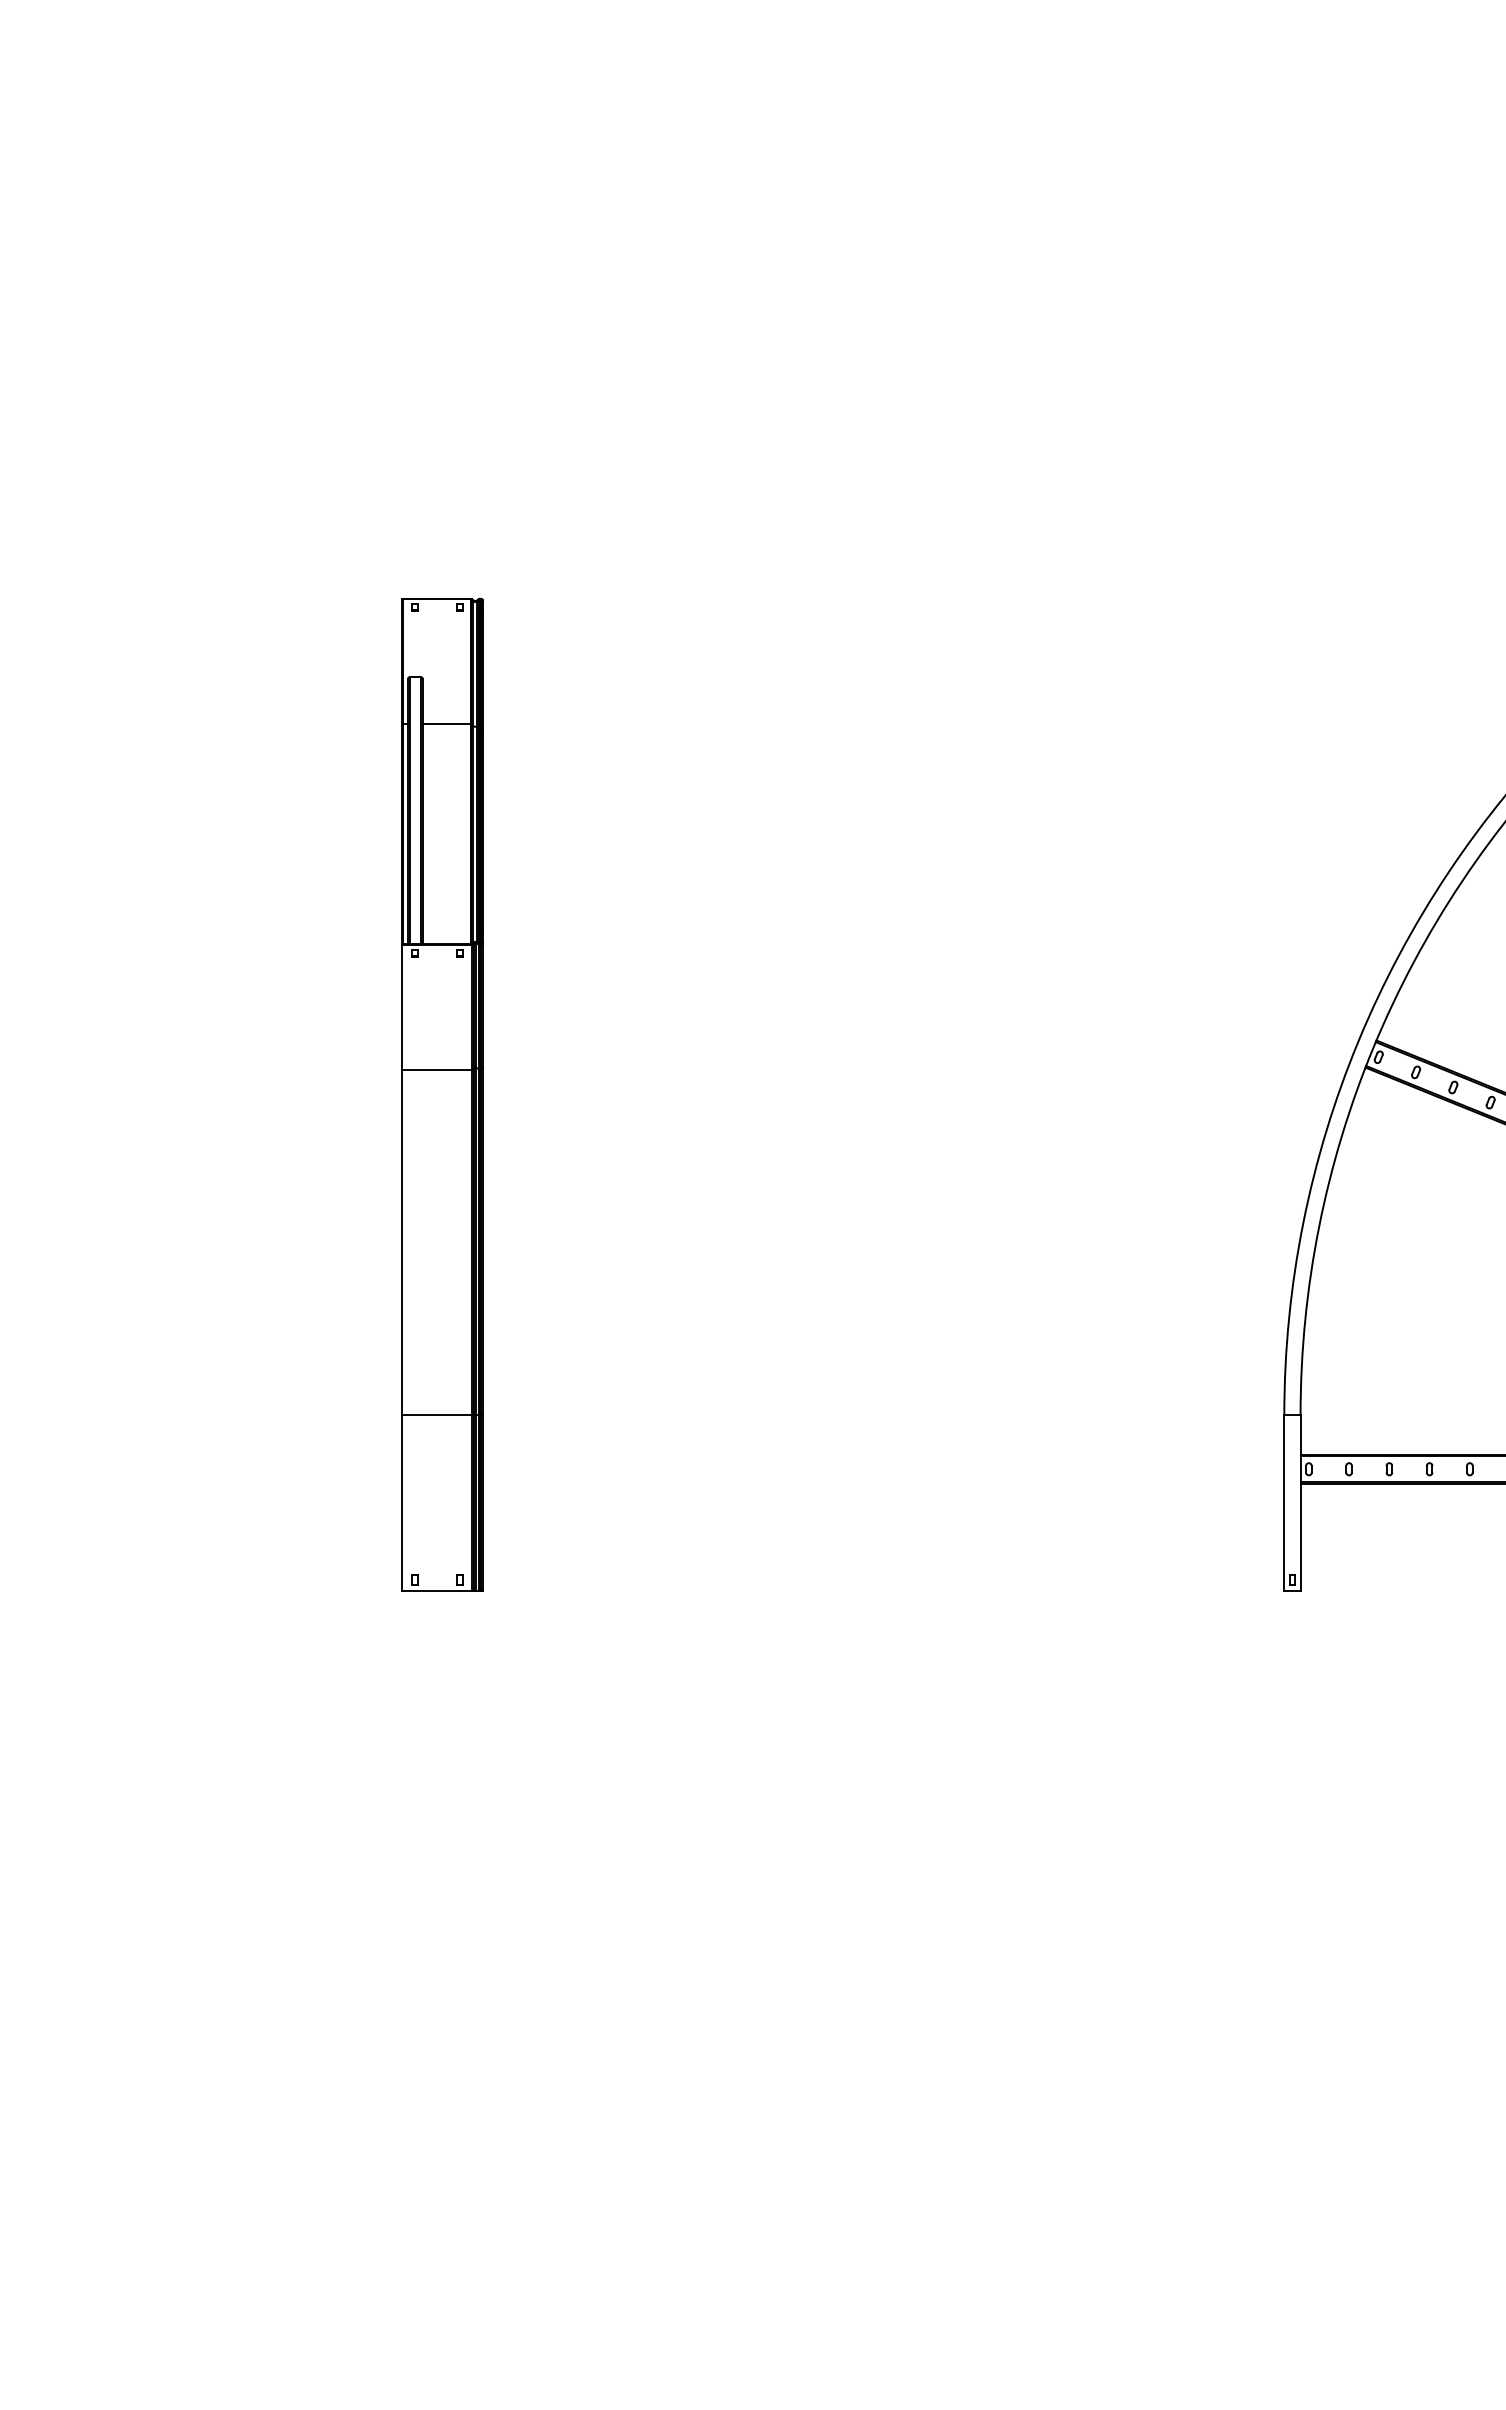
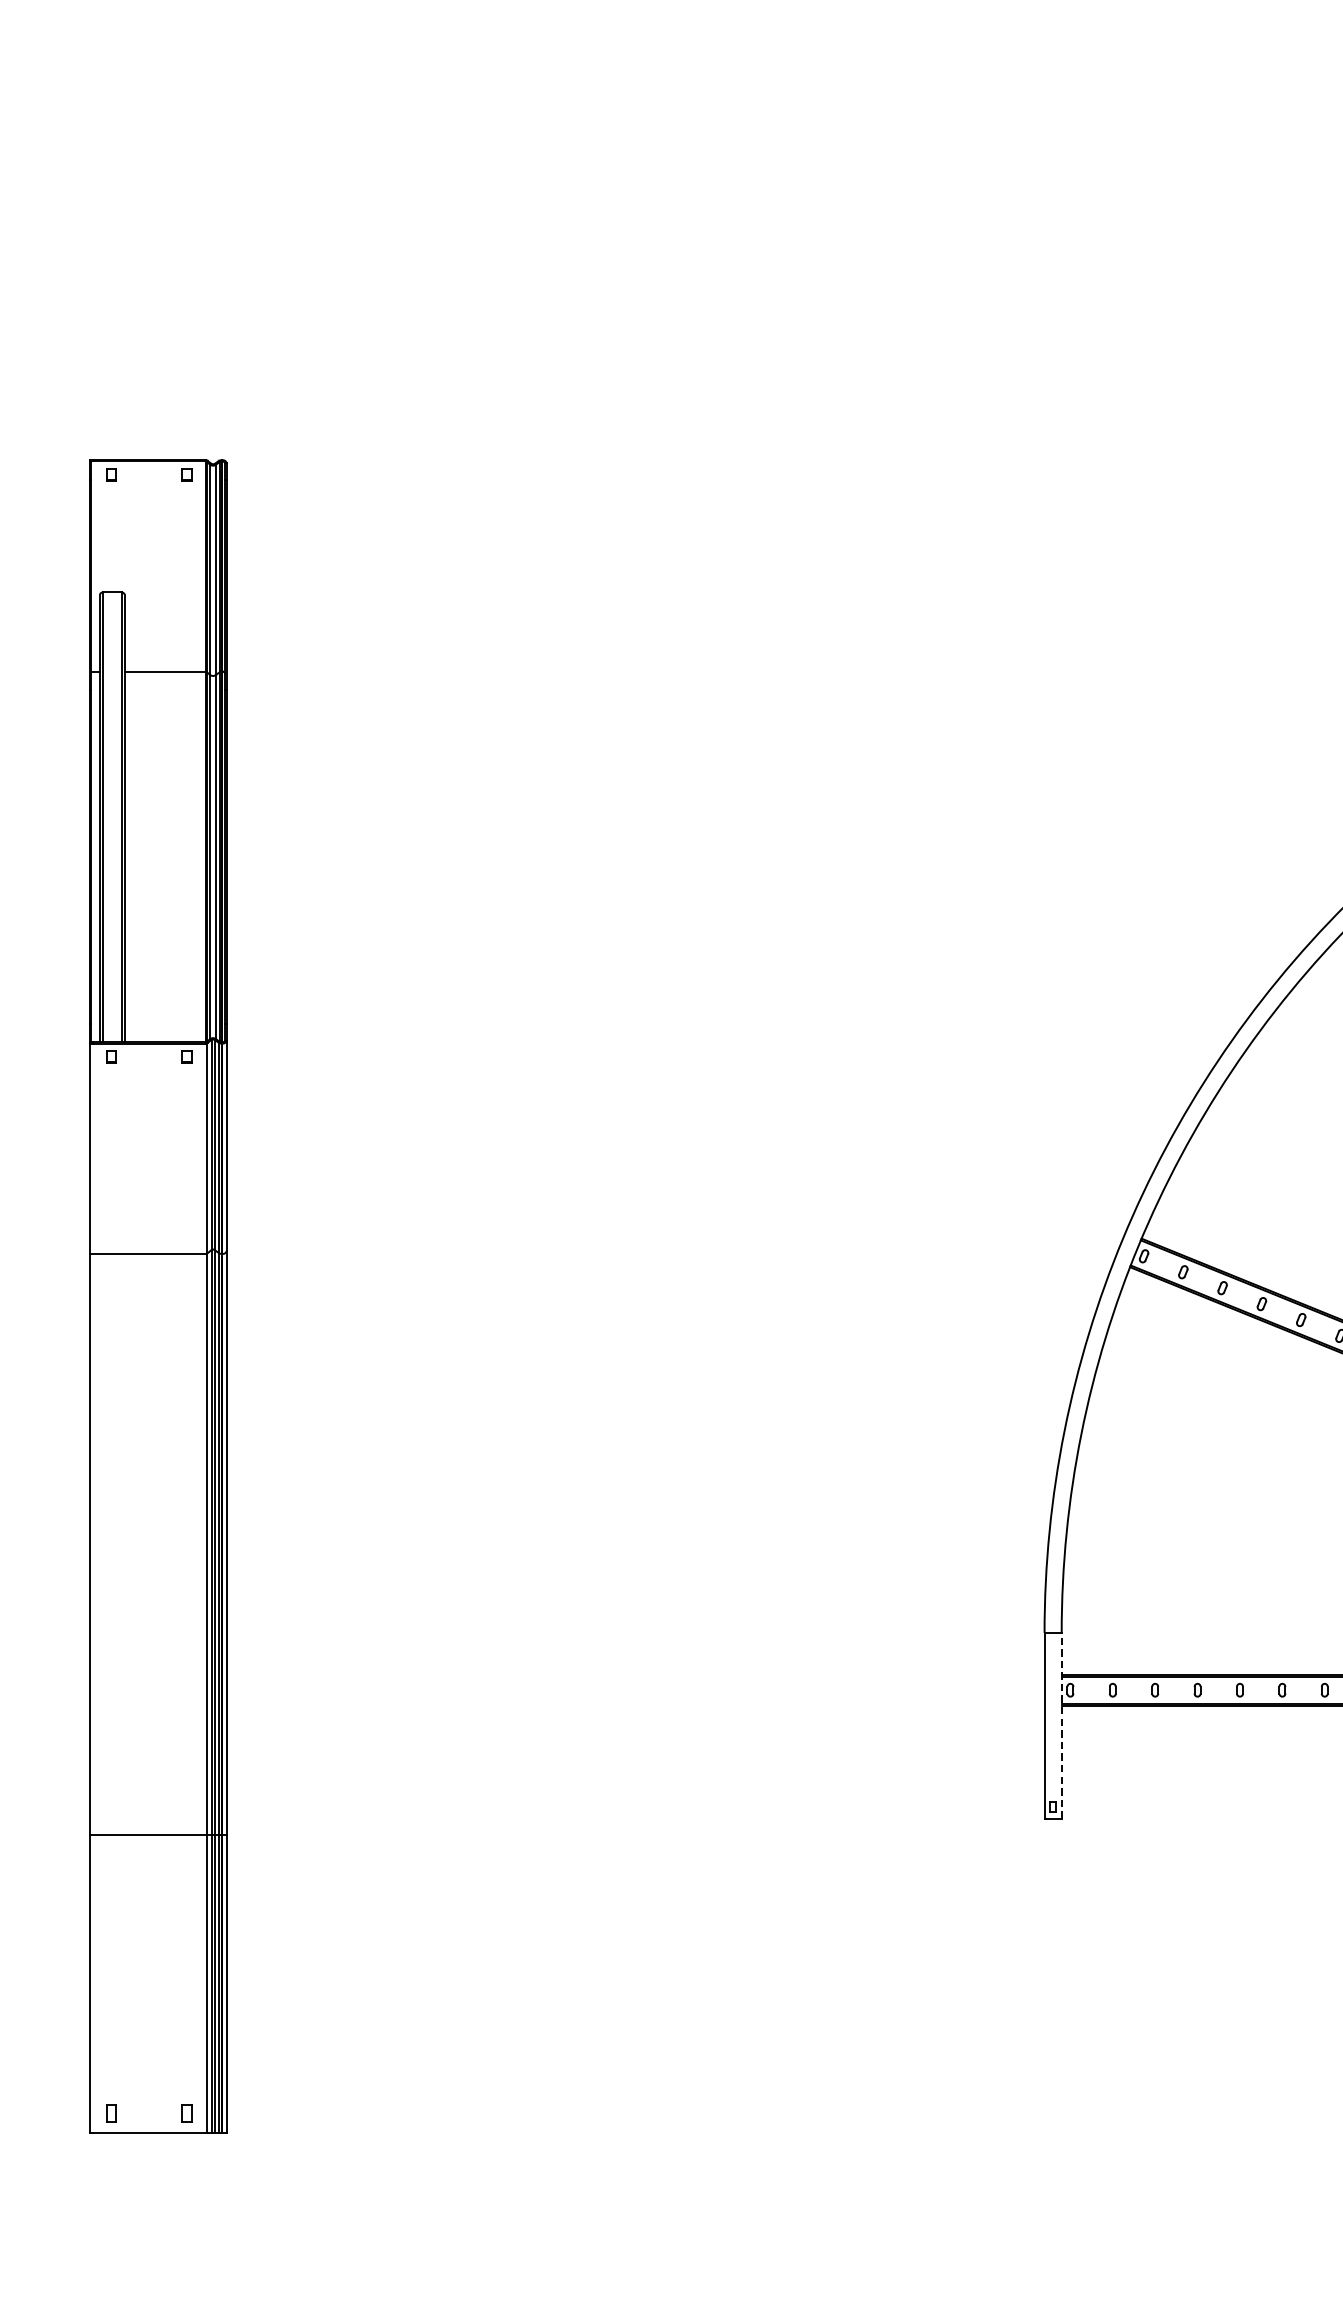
part: (442, 1094) -> (157, 1295), size x1.6
line: (1300, 1502) -> (1061, 1725), solid -> dashed

